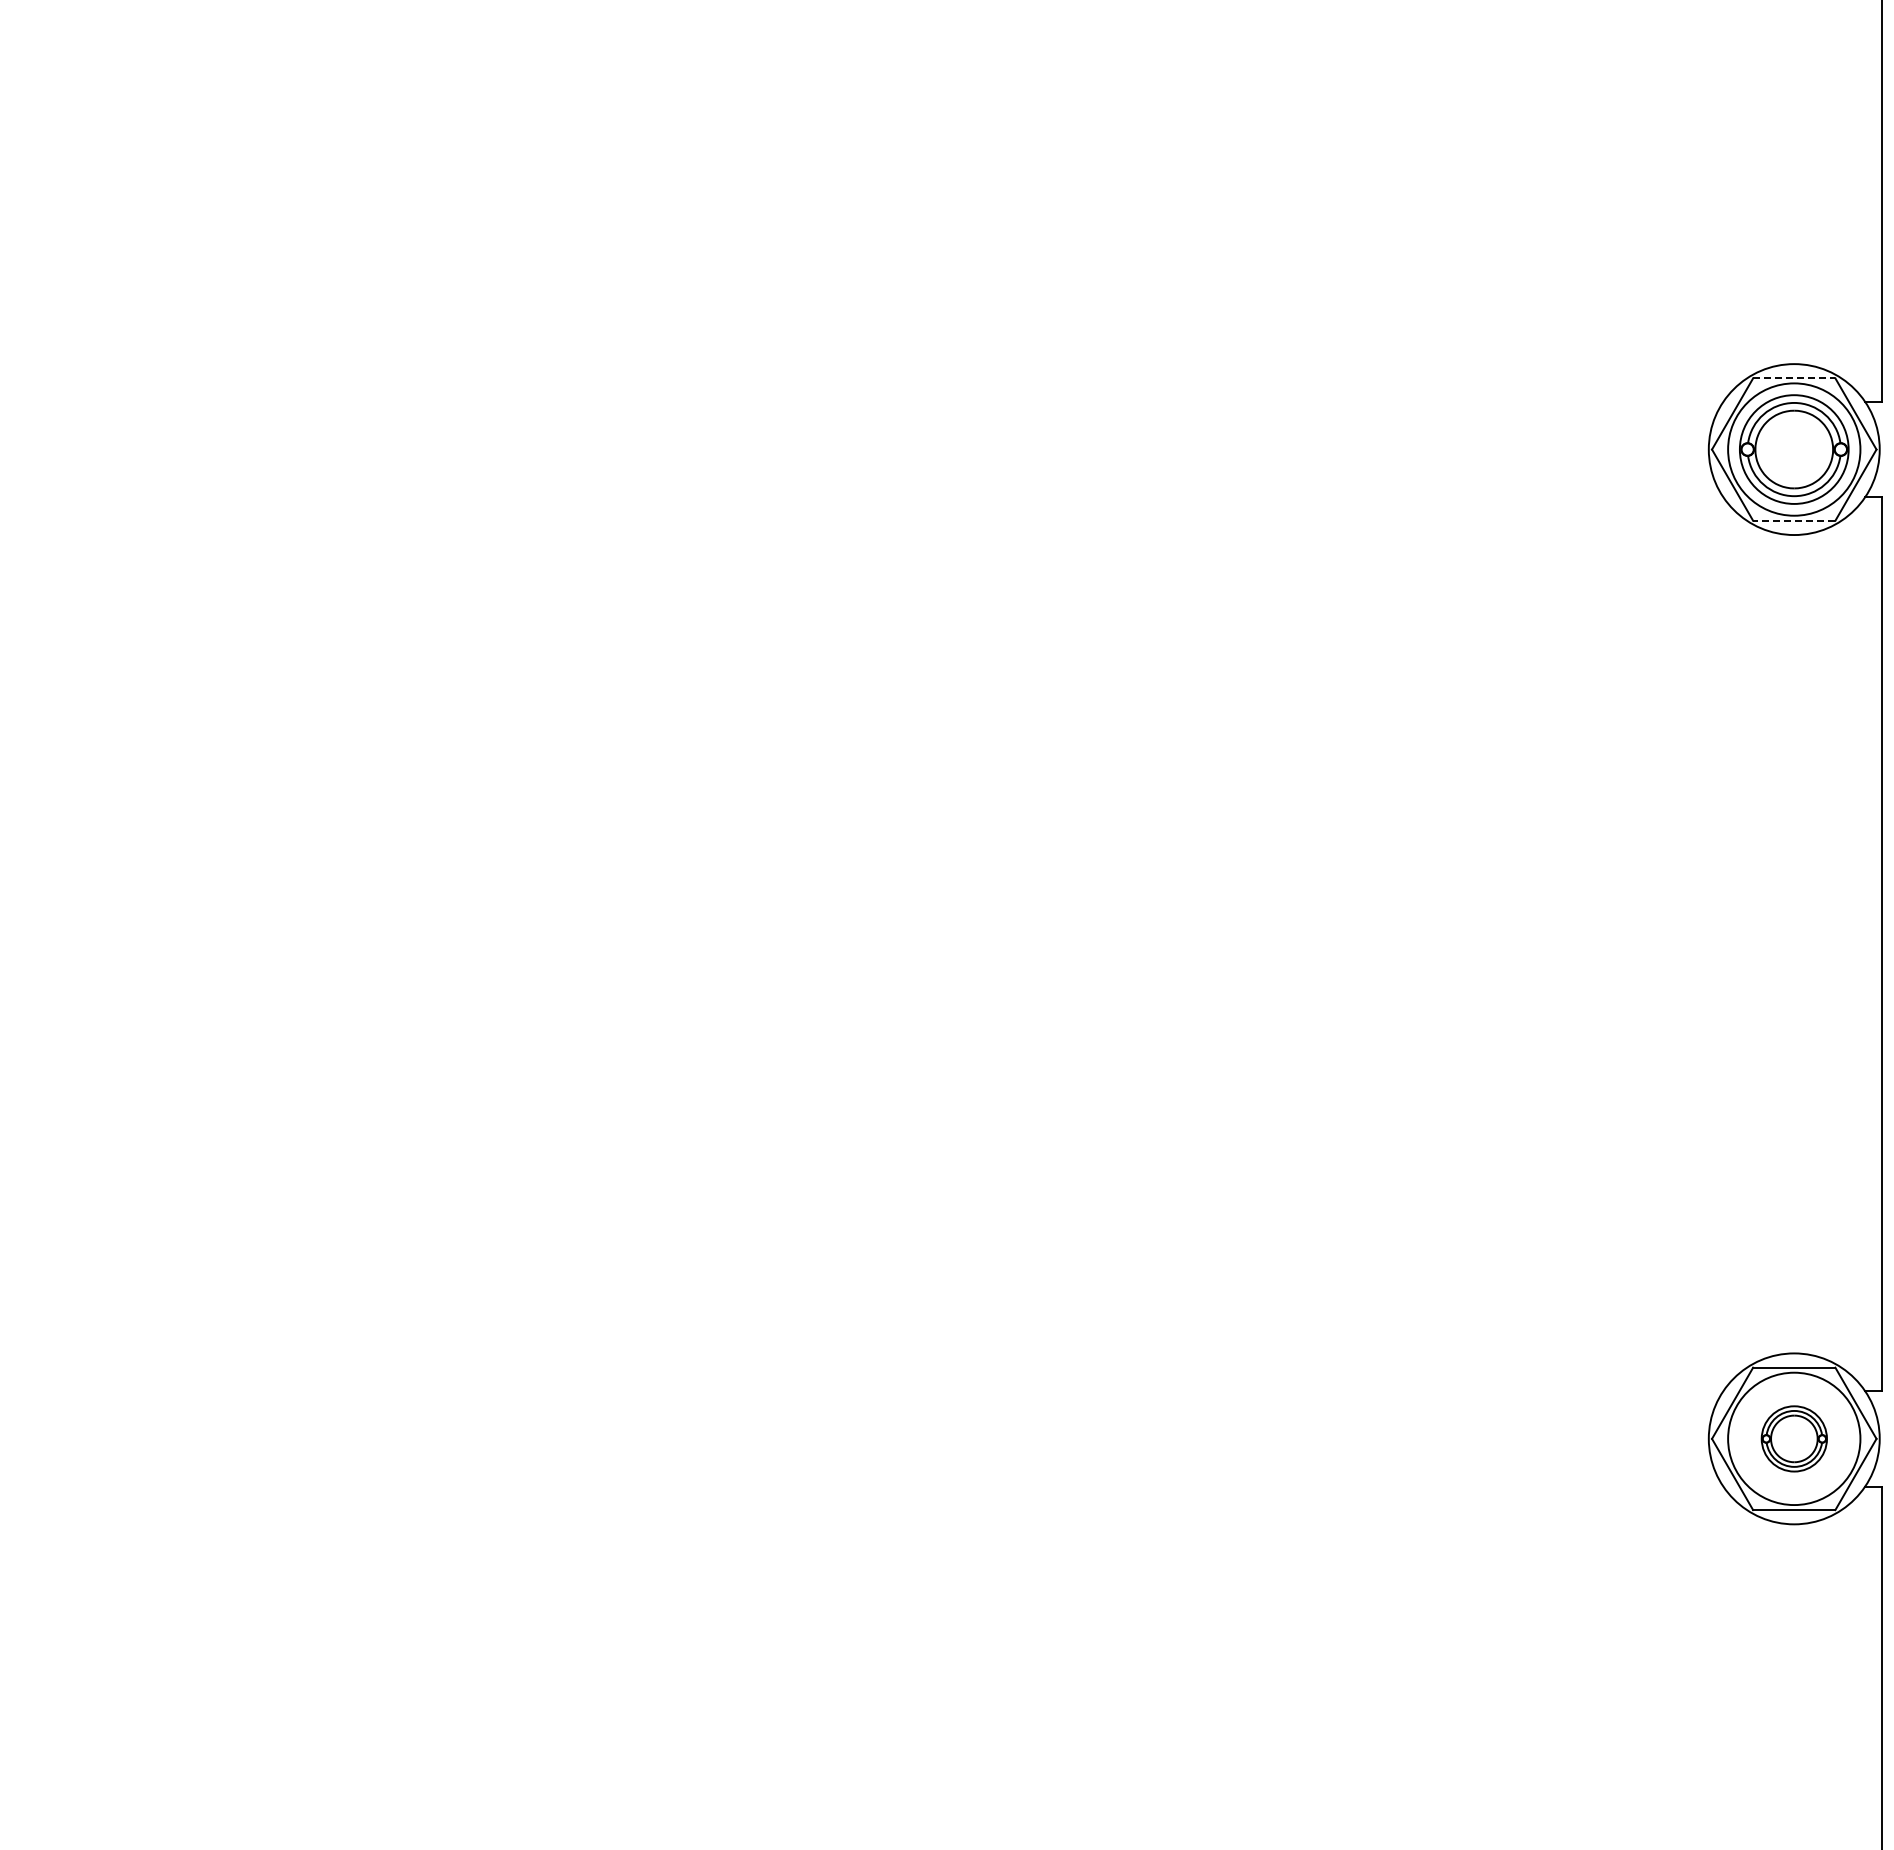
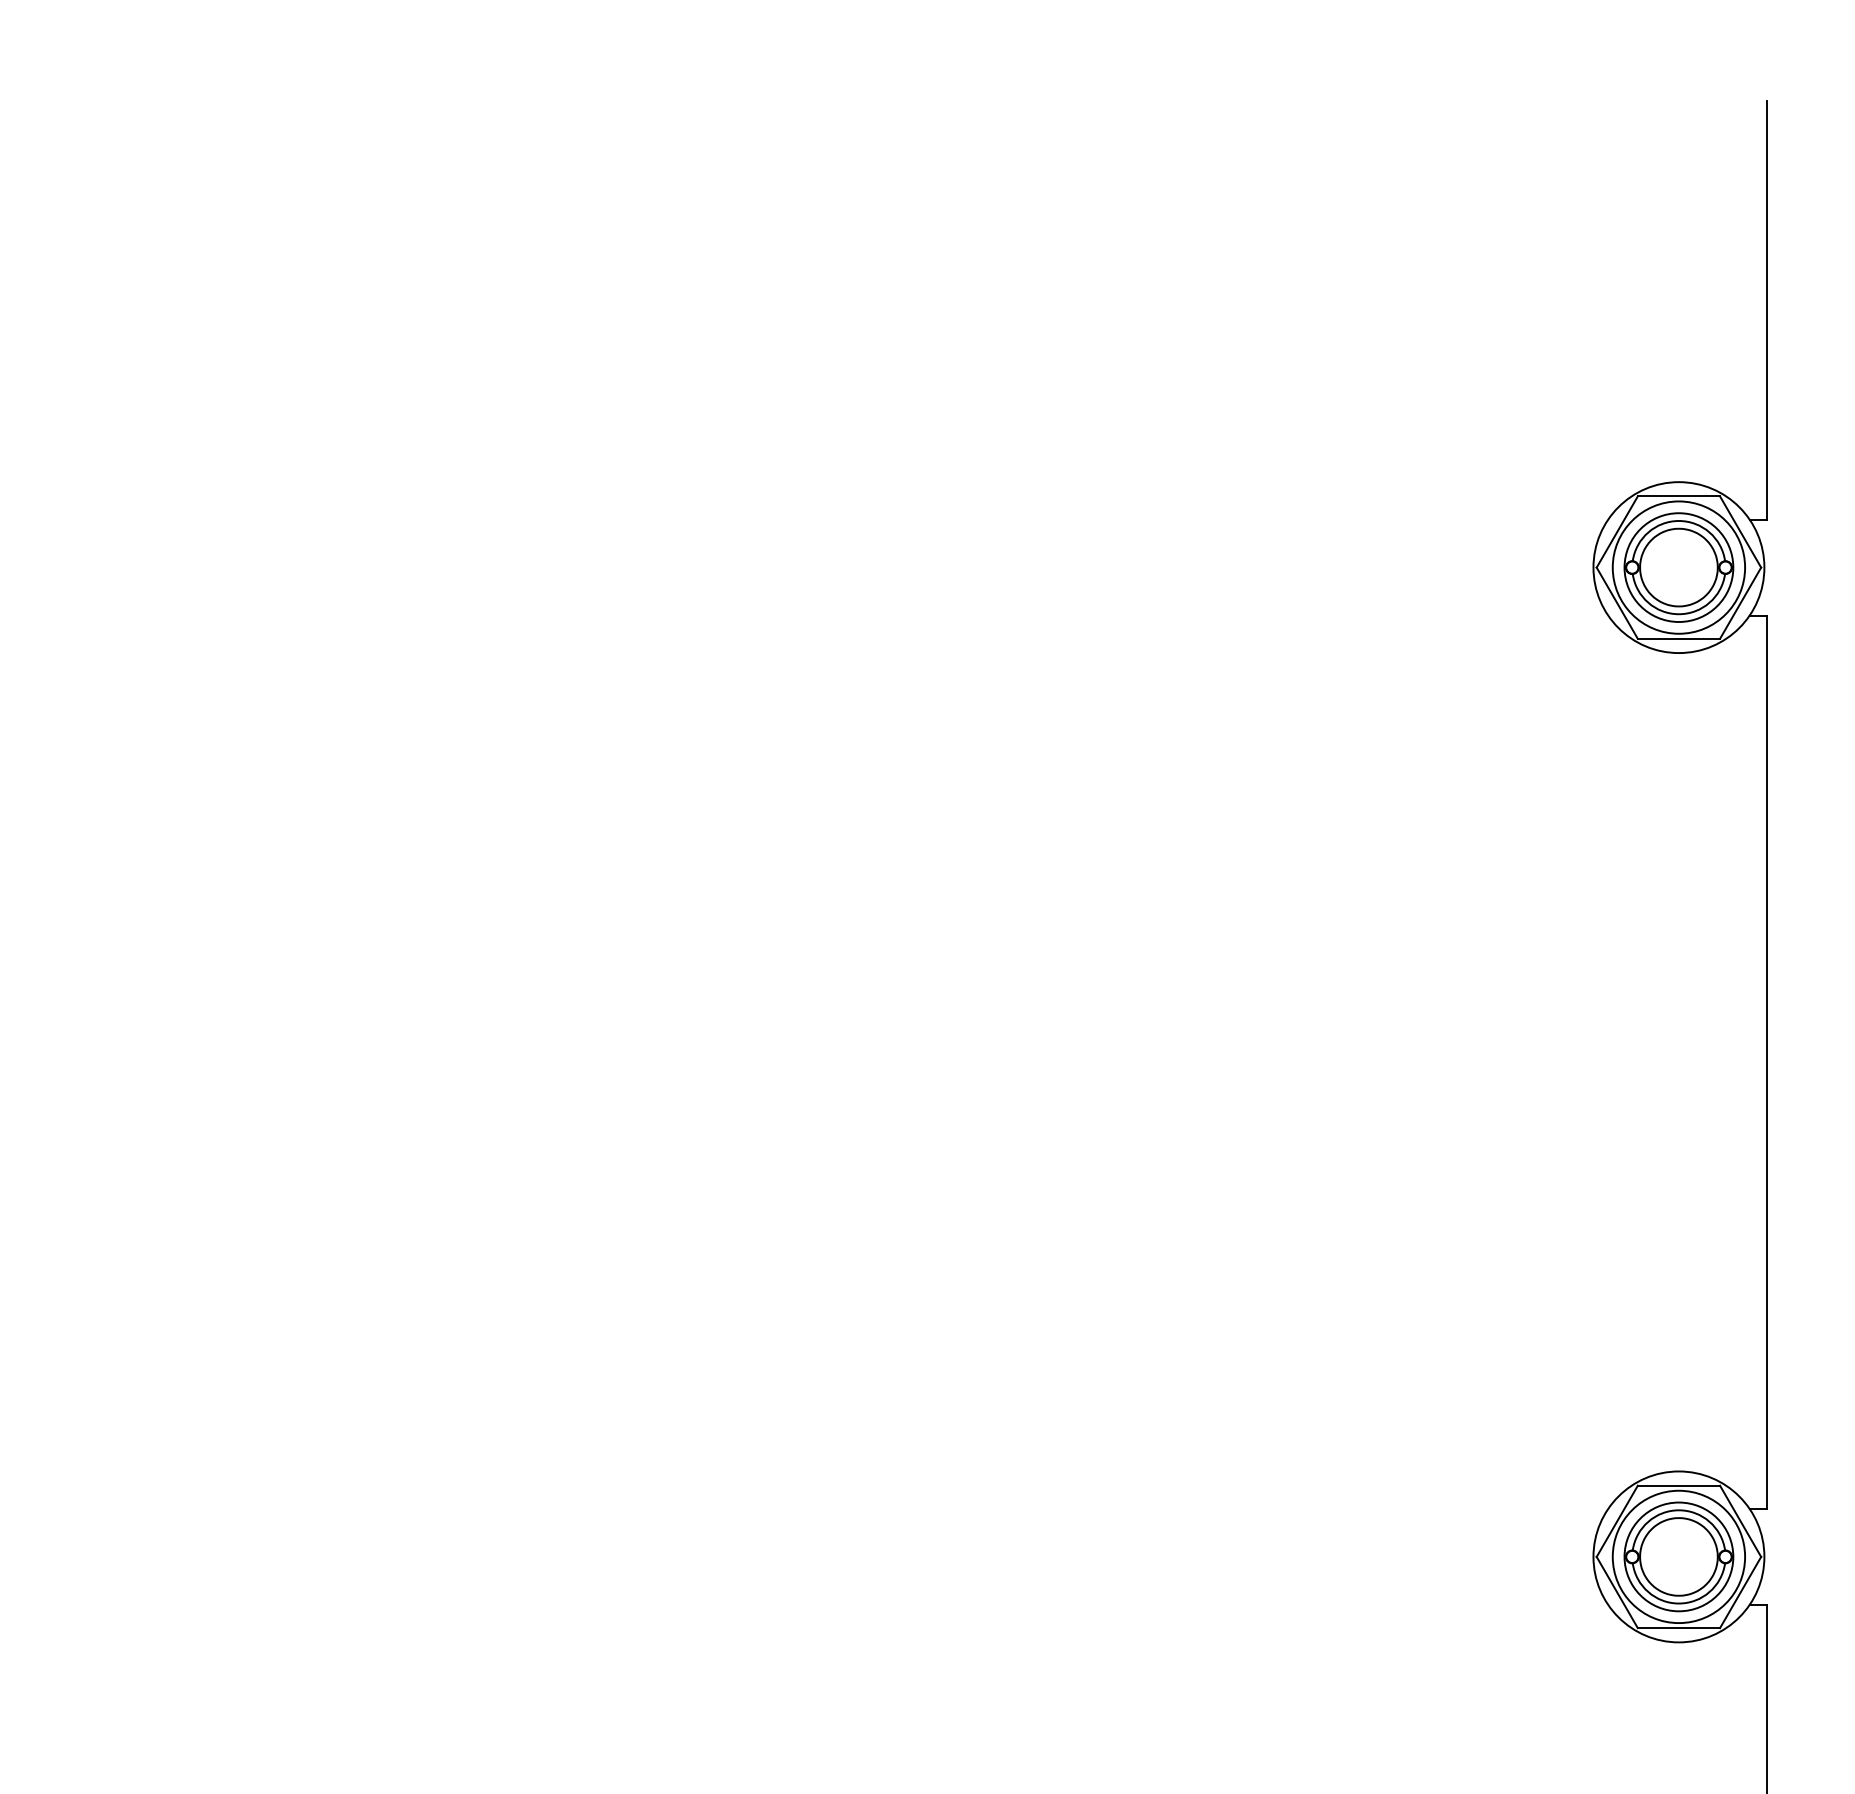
line: (1794, 378) -> (1679, 496), dashed -> solid
line: (1793, 520) -> (1678, 638), dashed -> solid
part: (1794, 1438) -> (1679, 1556), size x1.67

